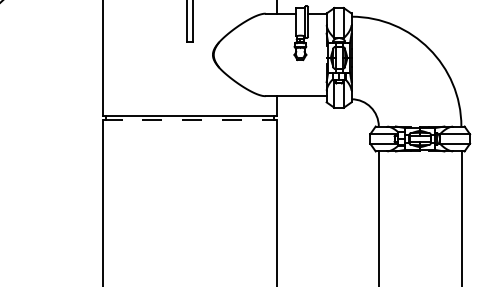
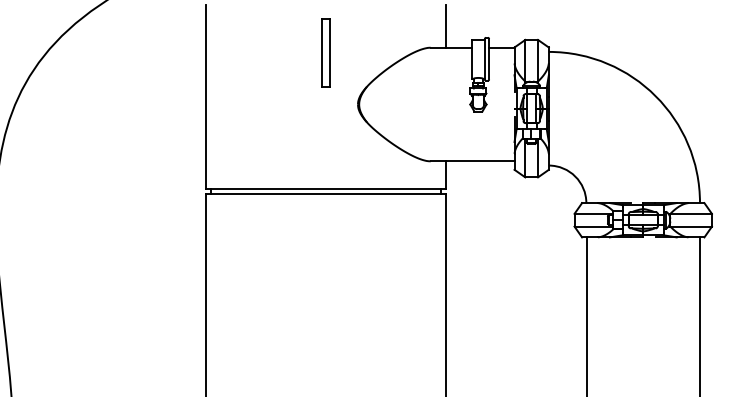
line: (190, 119) -> (326, 193), dashed -> solid

